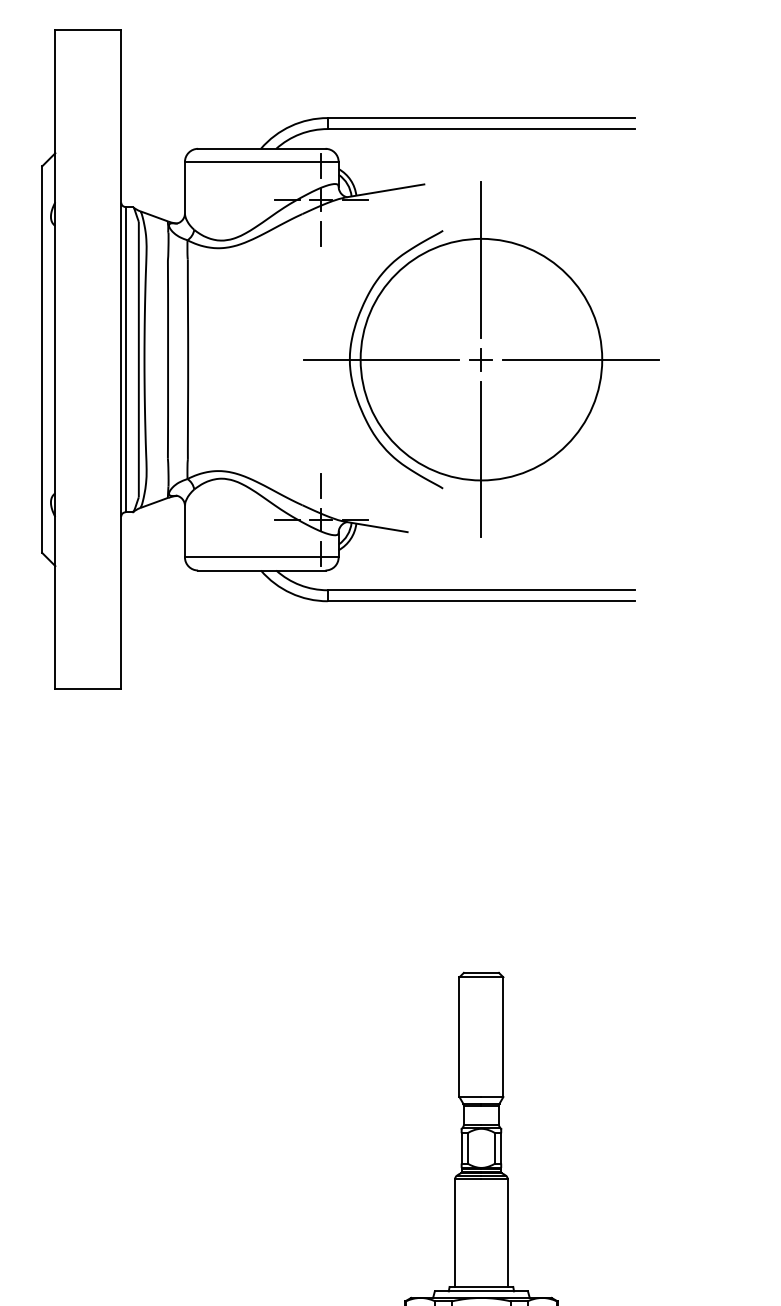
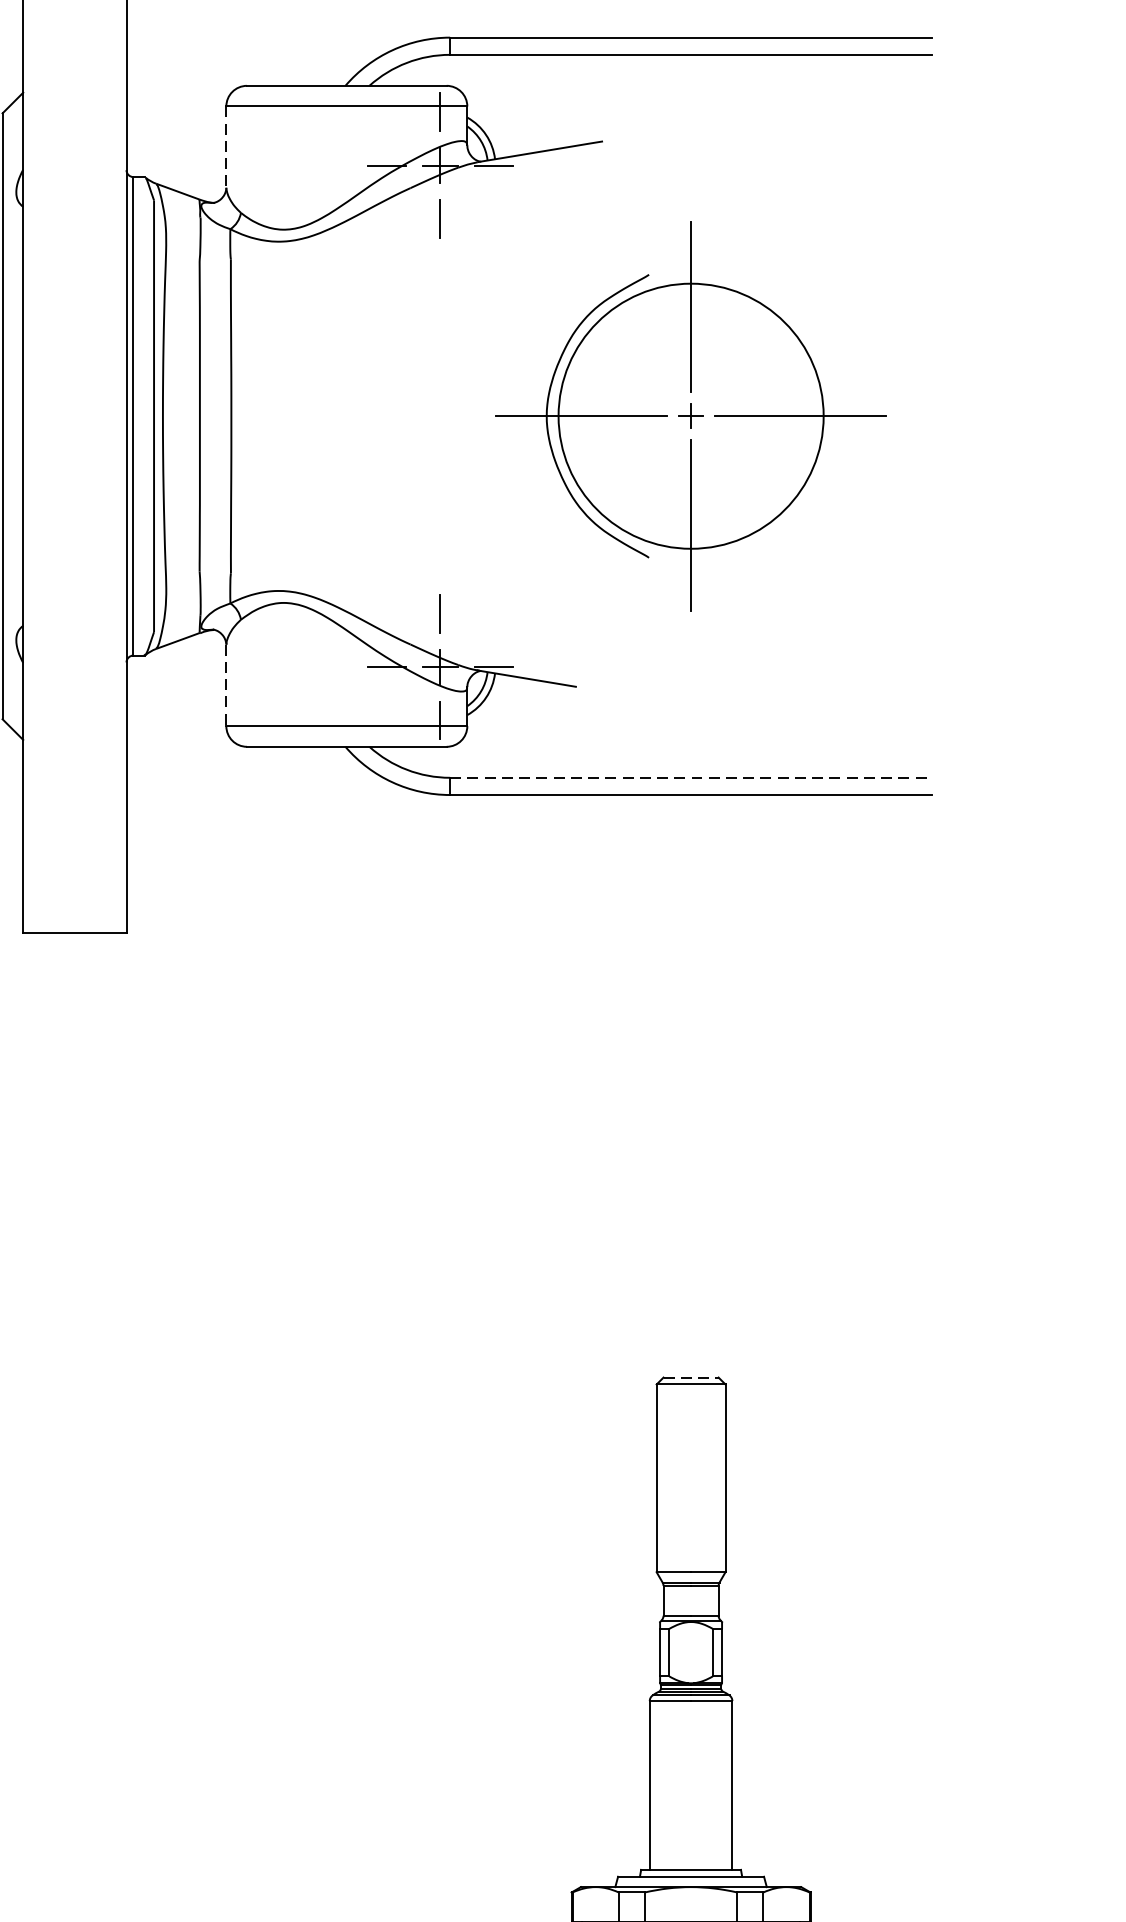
line: (184, 187) -> (225, 146), solid -> dashed
part: (481, 359) -> (691, 416), size x0.7
line: (184, 531) -> (225, 685), solid -> dashed
line: (481, 590) -> (691, 778), solid -> dashed
line: (481, 972) -> (691, 1376), solid -> dashed

